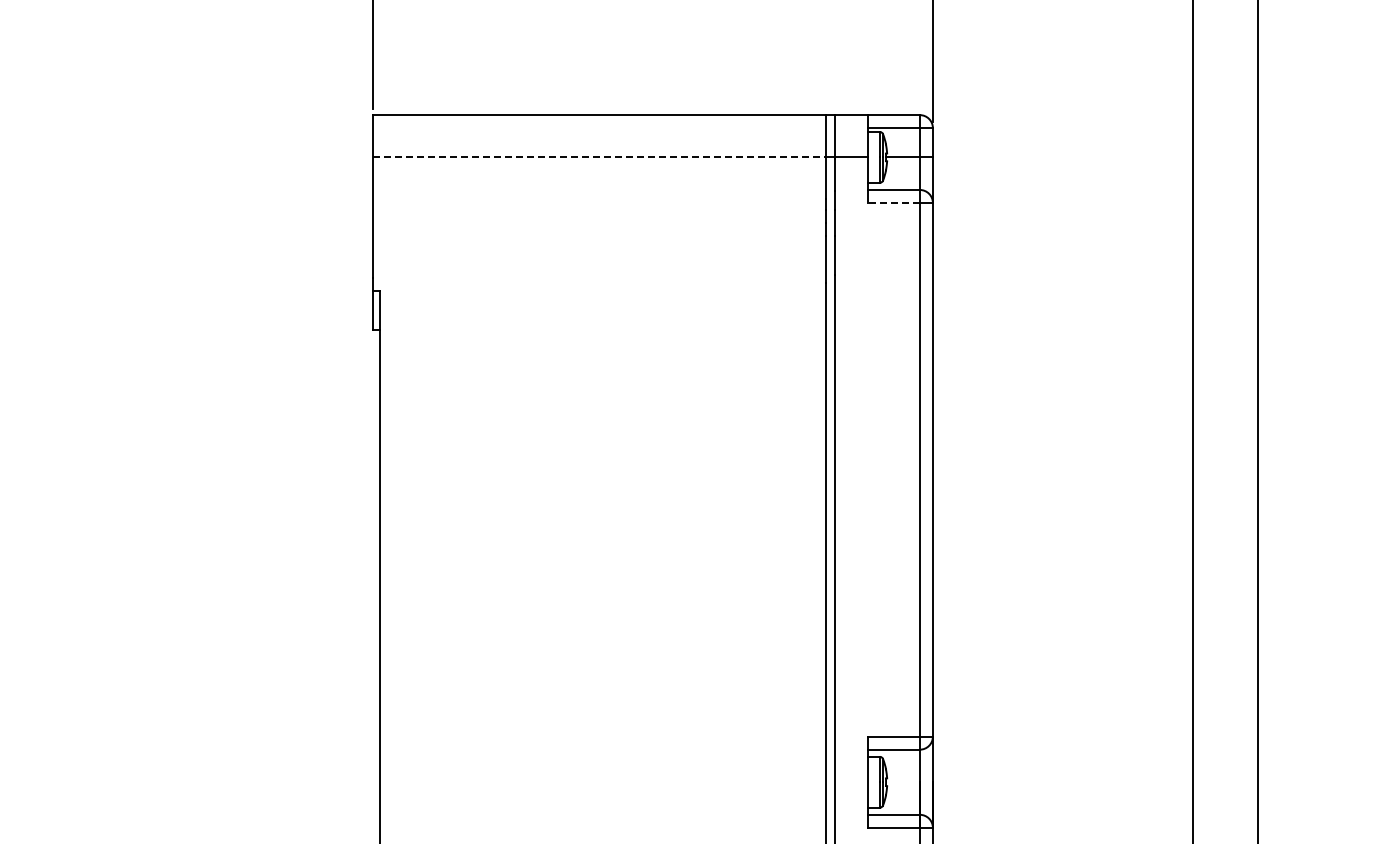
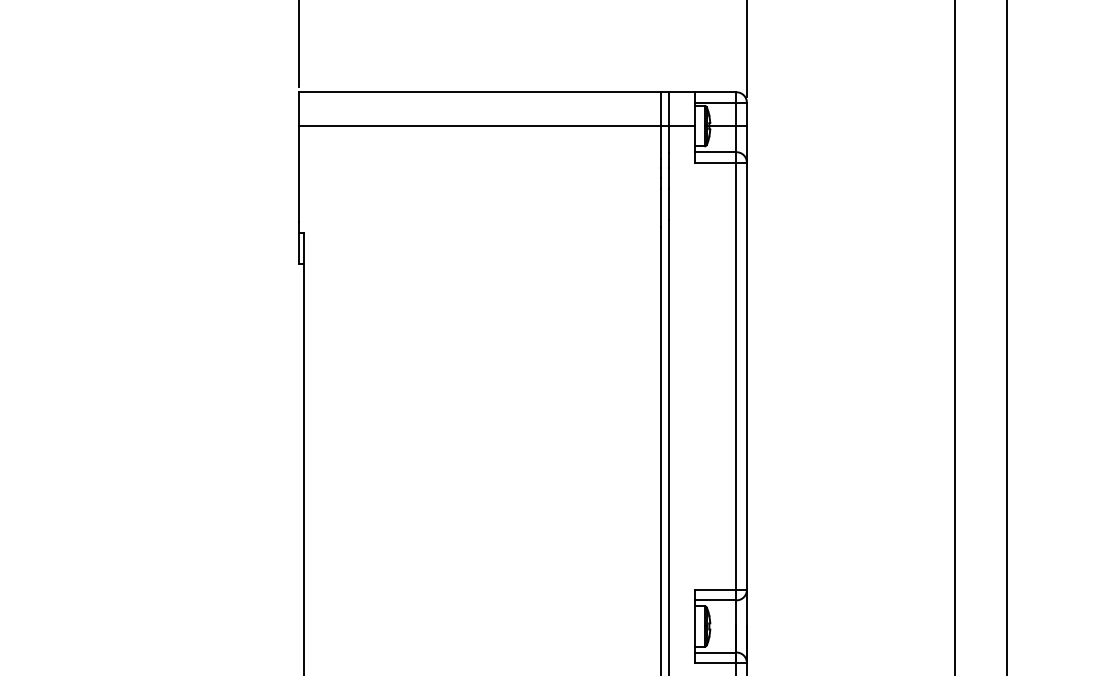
line: (599, 157) -> (479, 126), dashed -> solid
line: (893, 203) -> (715, 163), dashed -> solid

